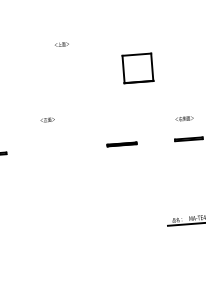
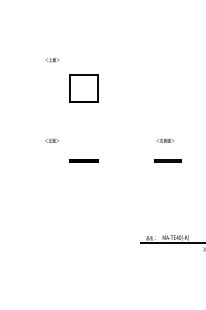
part: (137, 68) -> (83, 88), moved
text: (47, 119) -> (51, 140), moved
line: (121, 144) -> (83, 160), moved

